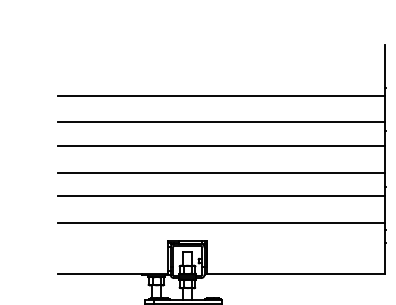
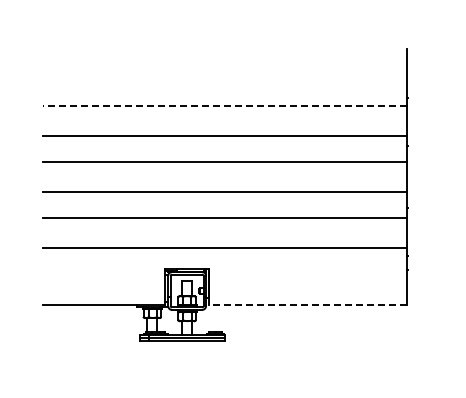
line: (221, 95) -> (224, 106), solid -> dashed
line: (295, 273) -> (307, 304), solid -> dashed

